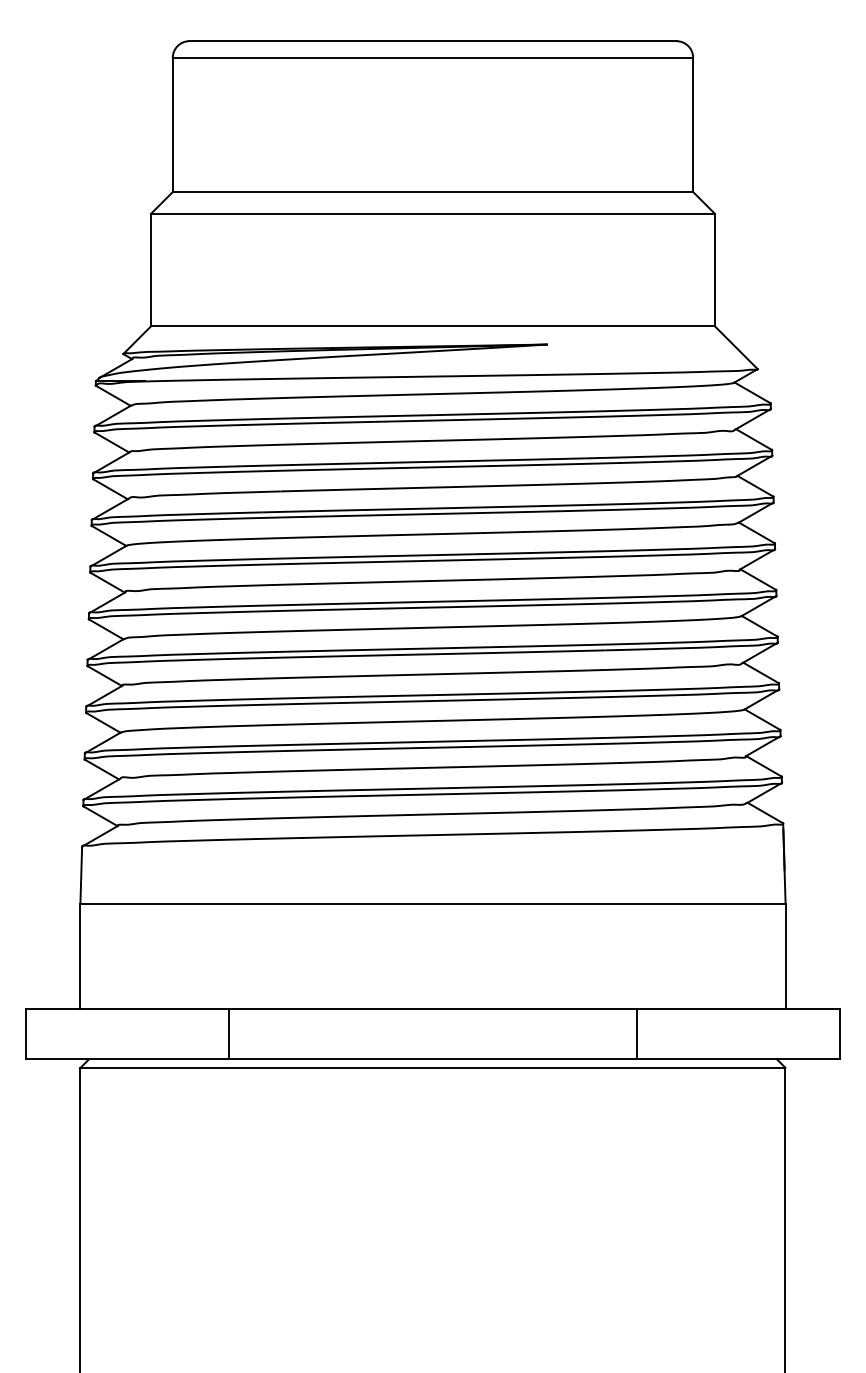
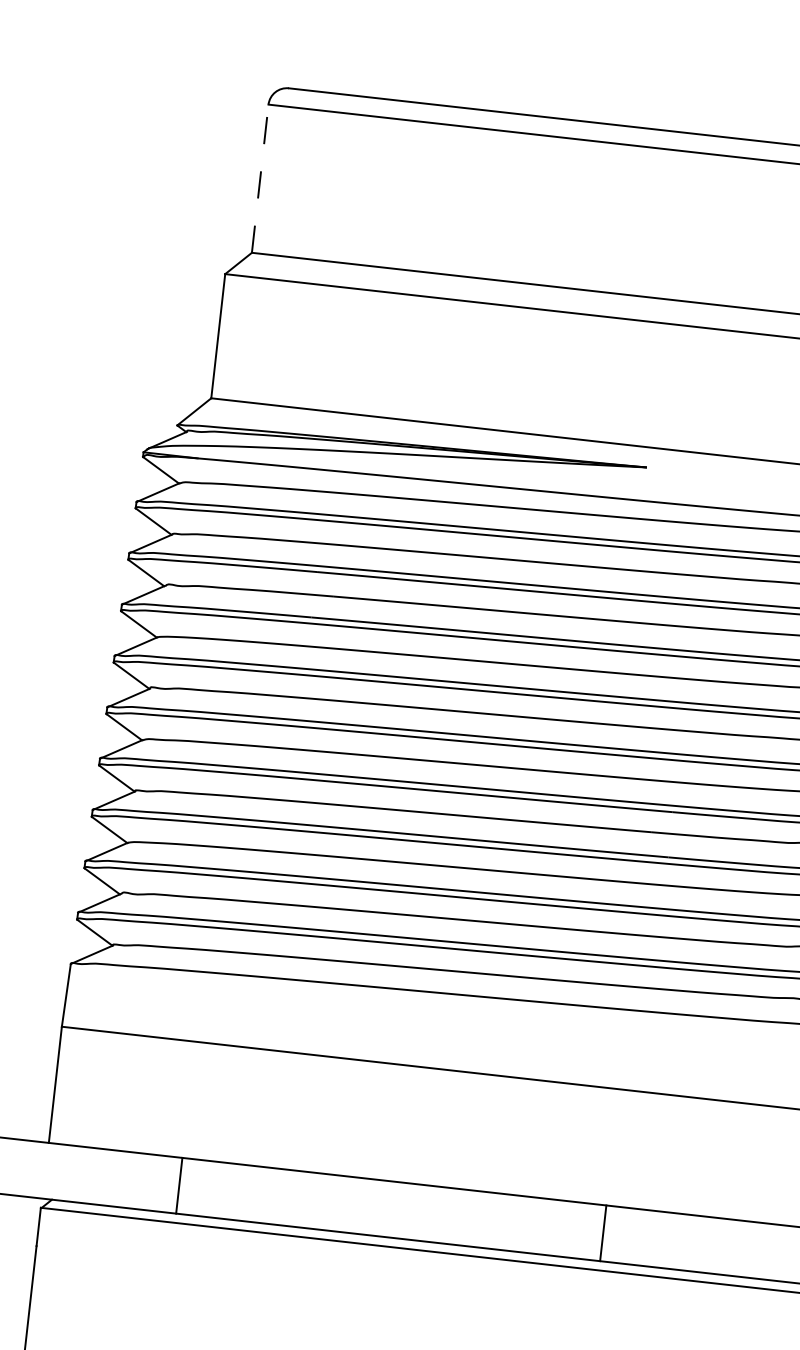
line: (172, 124) -> (259, 178), solid -> dashed
line: (229, 1033) -> (179, 1185), moved
line: (636, 1033) -> (603, 1232), moved

